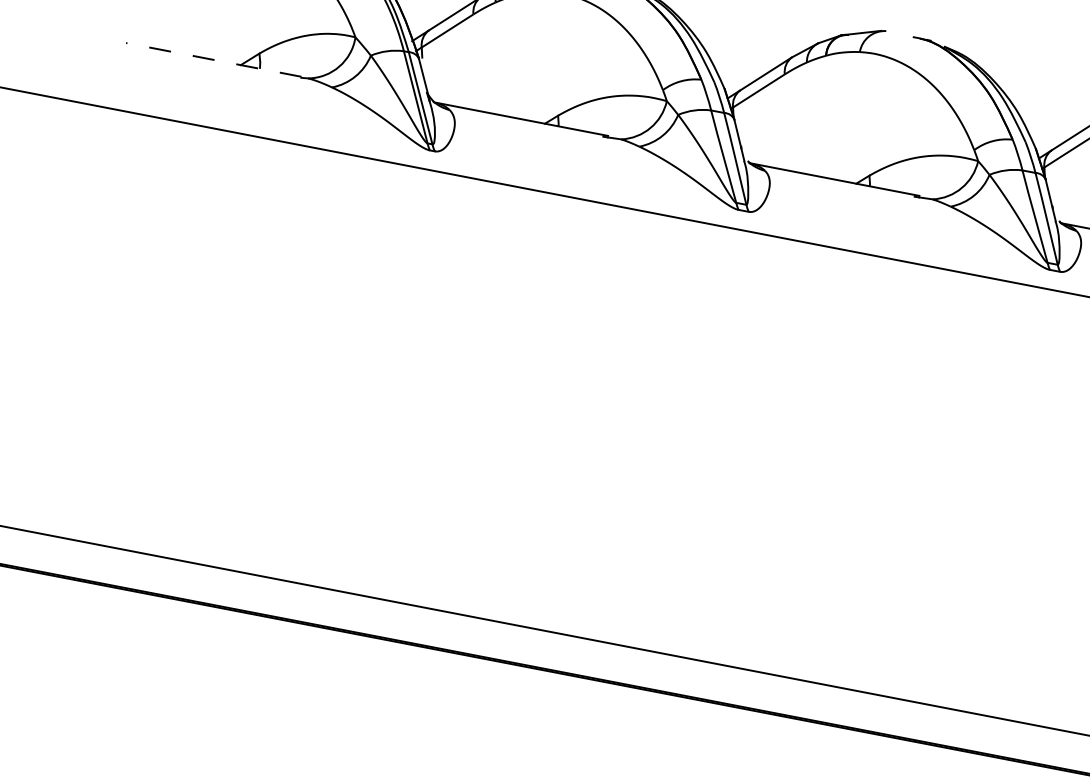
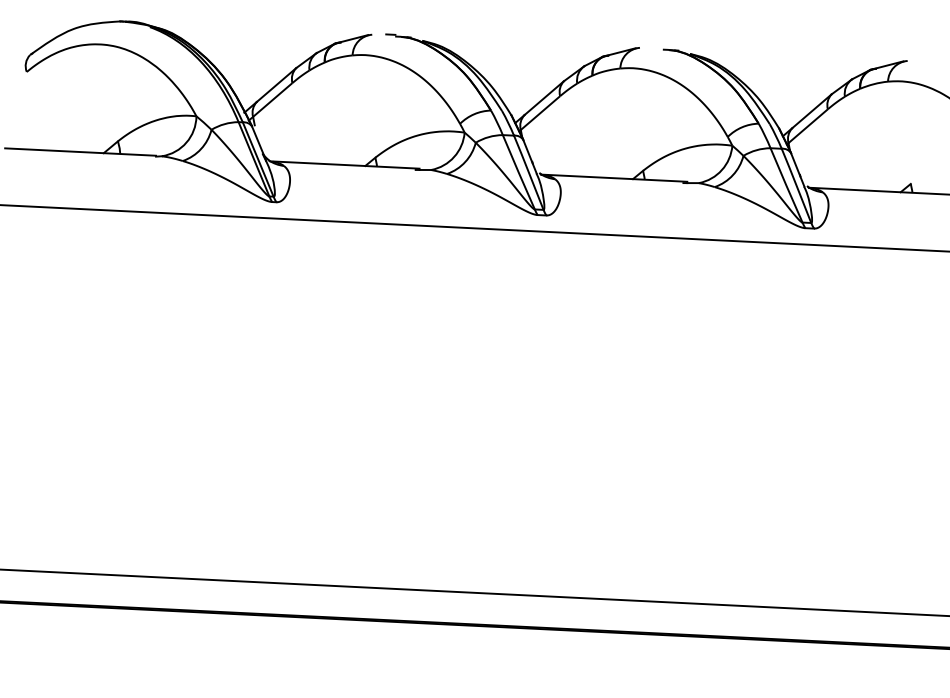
line: (213, 60) -> (80, 152), dashed -> solid

